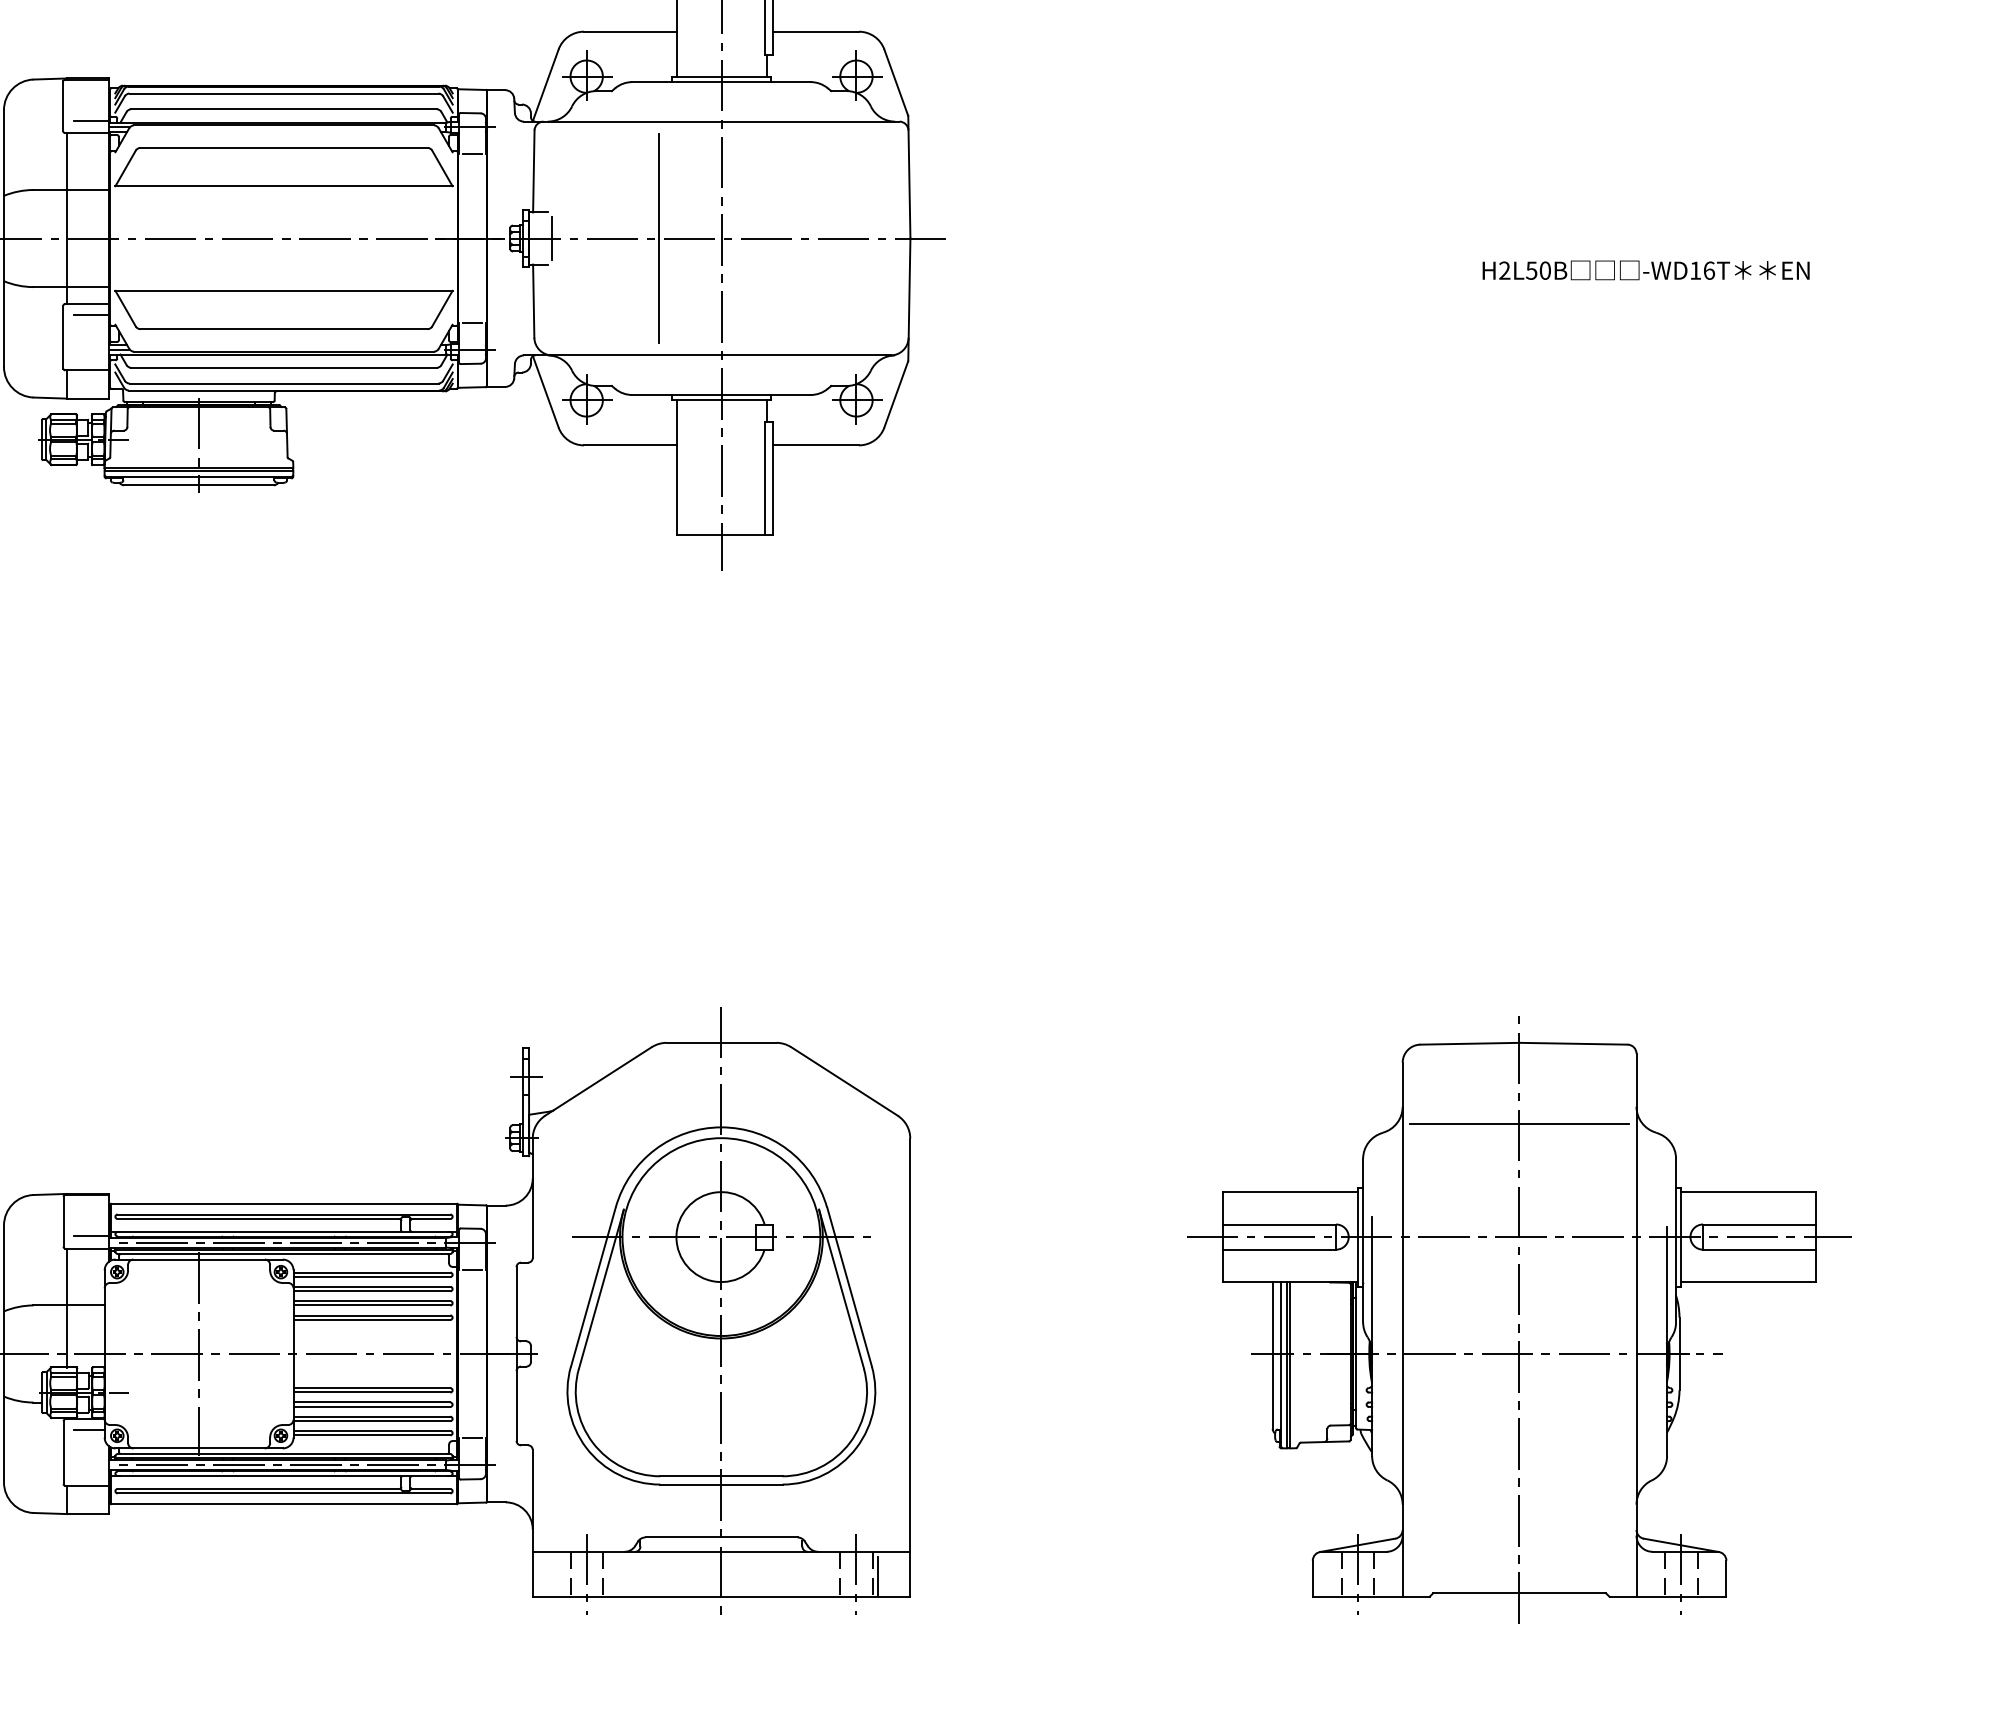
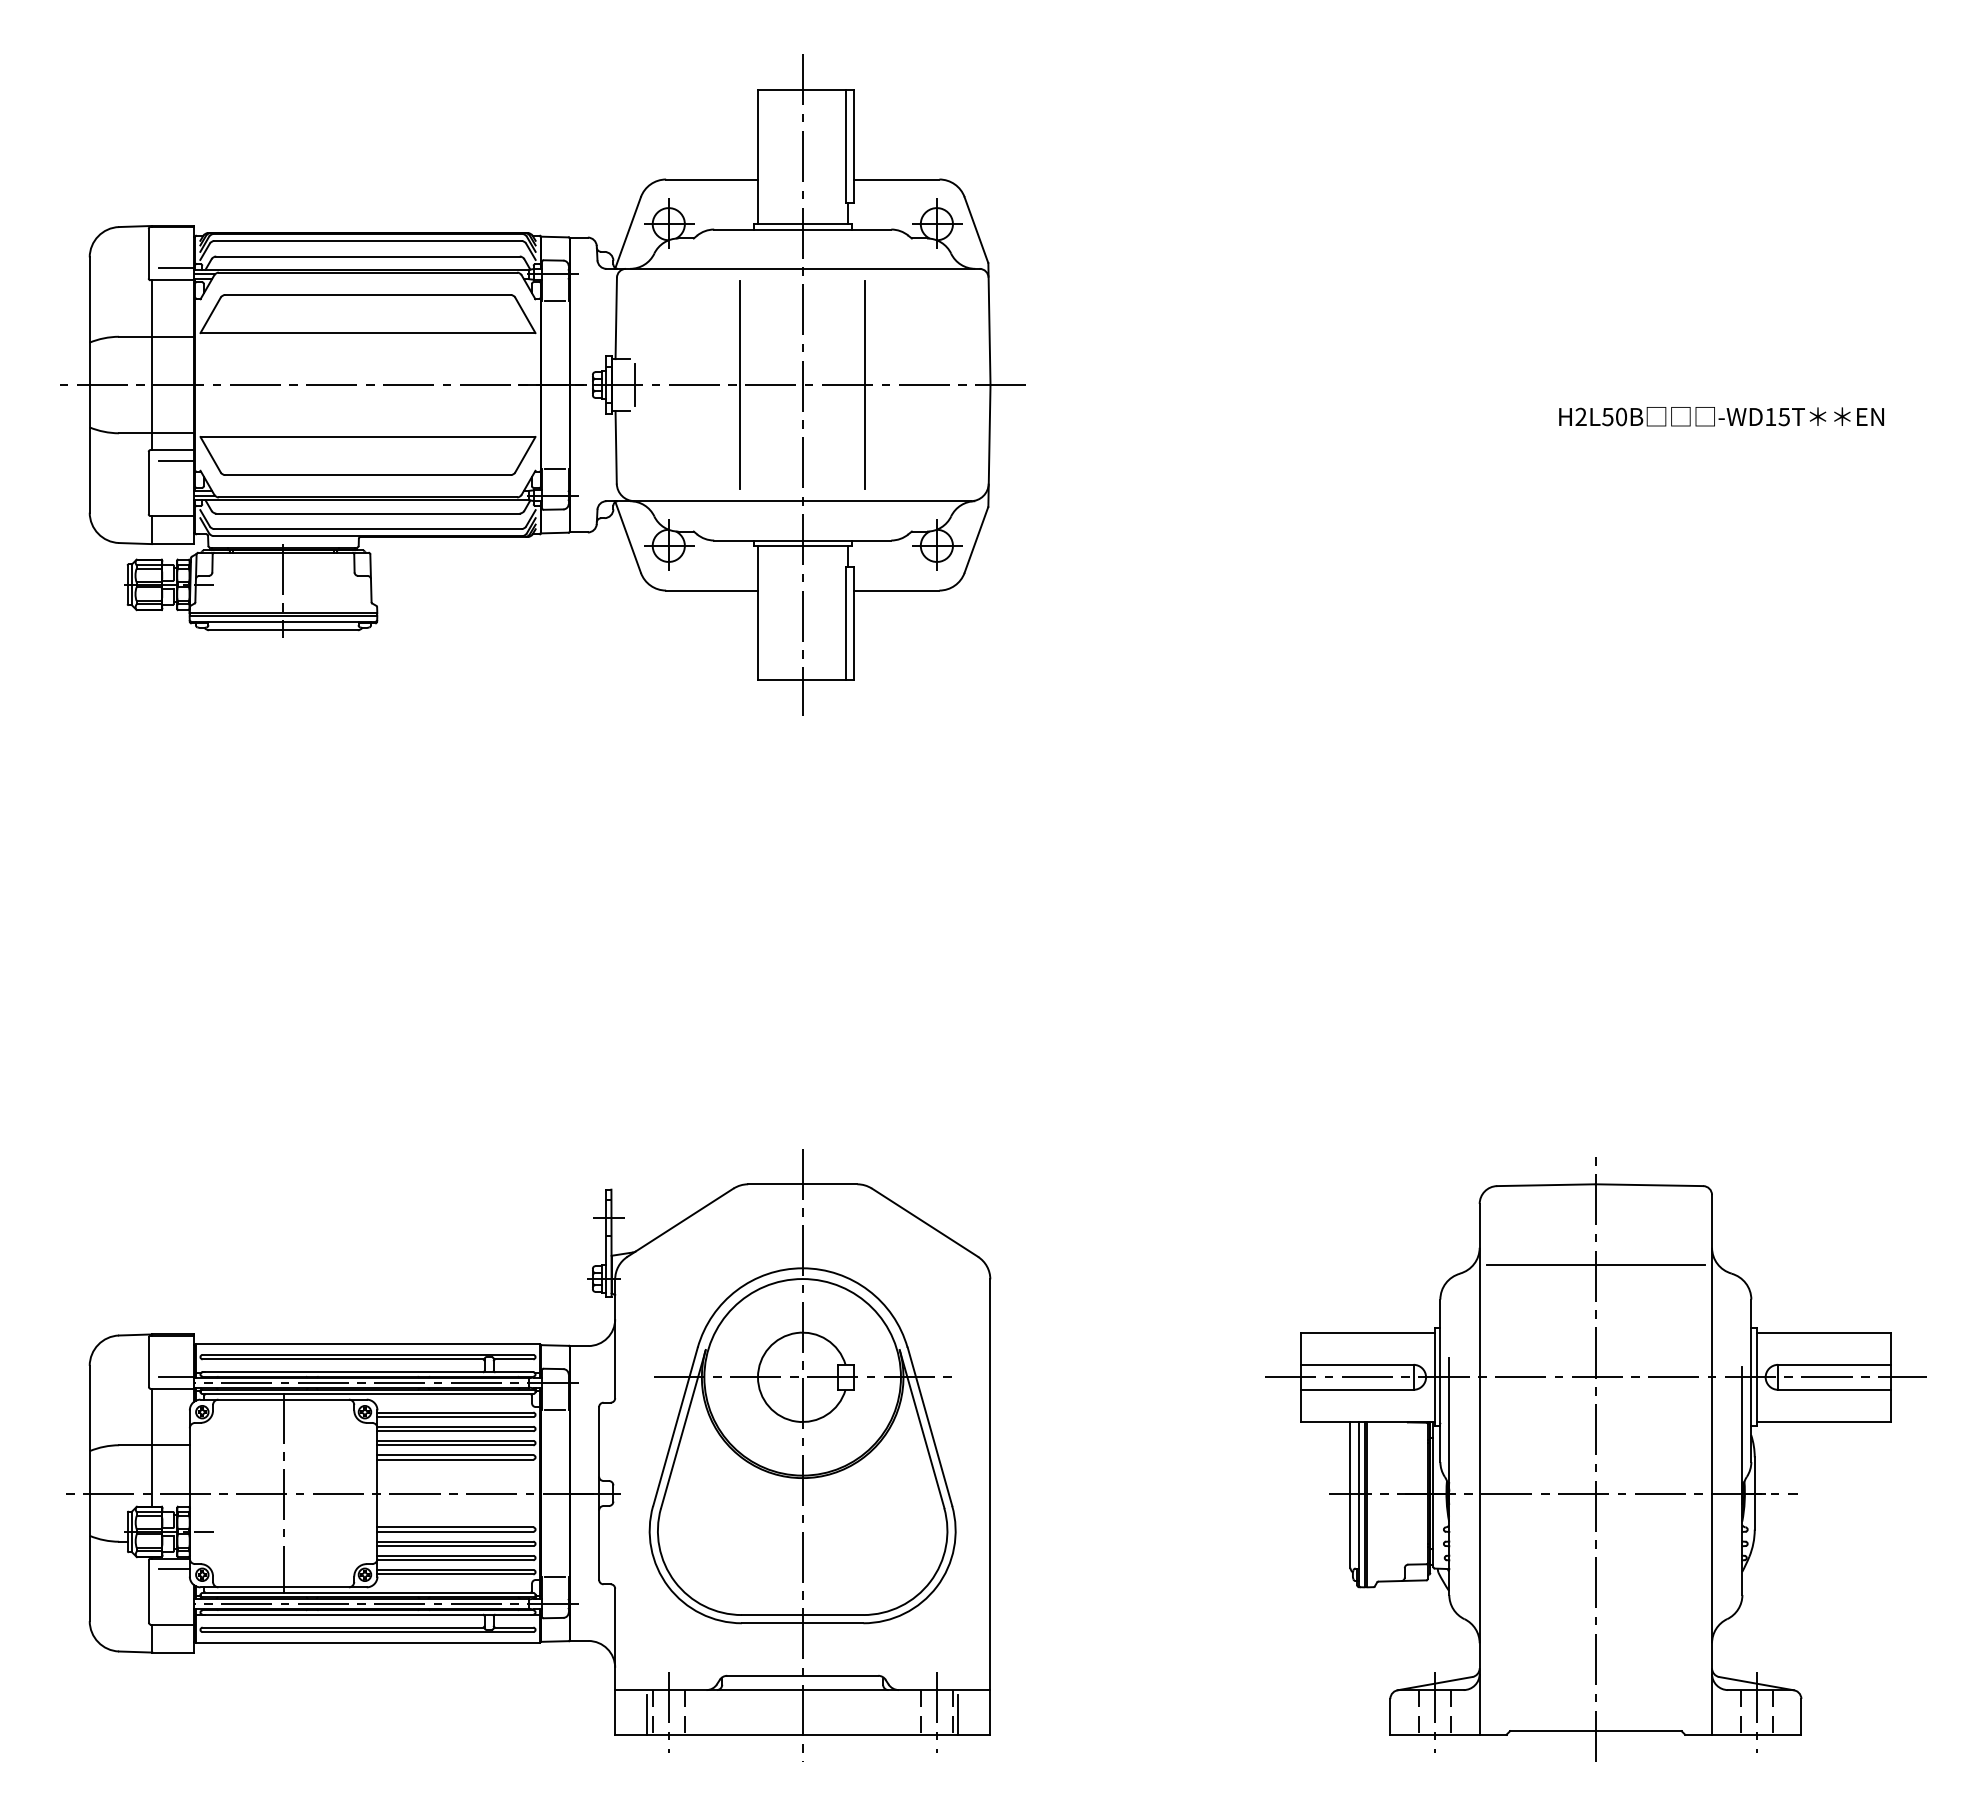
line: (784, 238) -> (865, 384), added
text: (1709, 270) -> (1784, 416), -WD16T -> -WD15T
line: (565, 1576) -> (647, 1714), added

